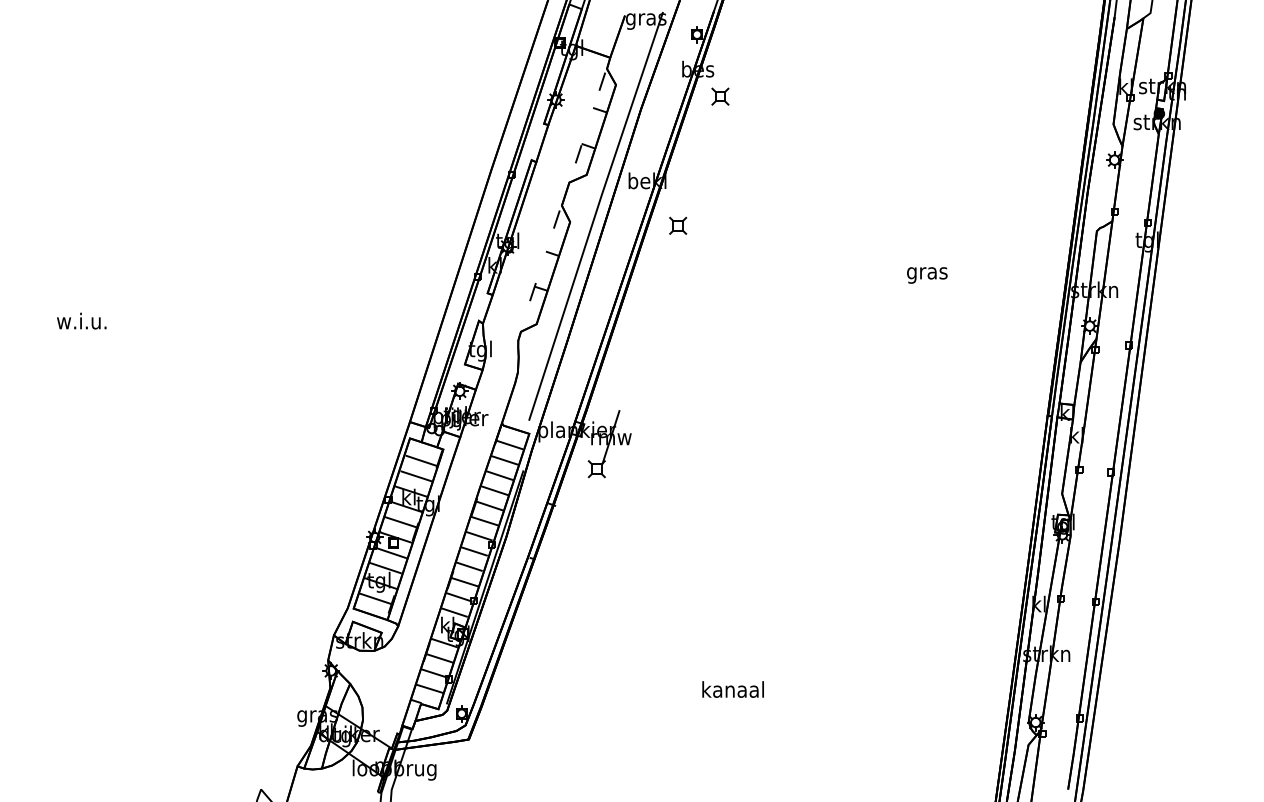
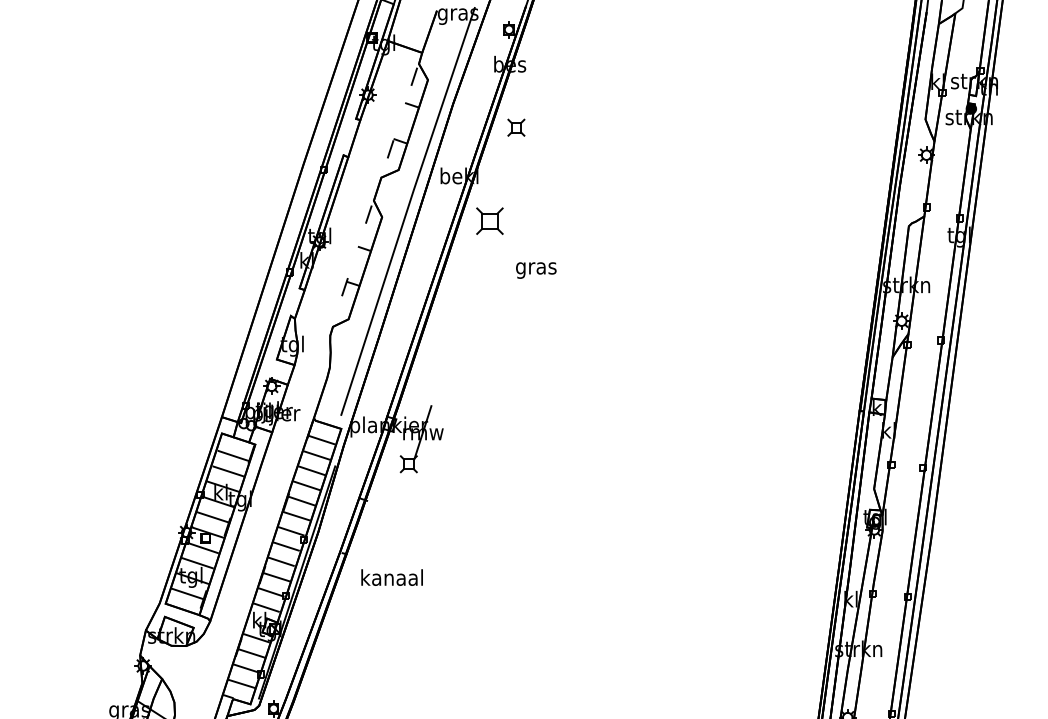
part: (720, 96) -> (516, 127), moved
part: (678, 225) -> (490, 220), size x1.6
text: (927, 275) -> (536, 270), moved
text: (732, 689) -> (391, 577), moved

